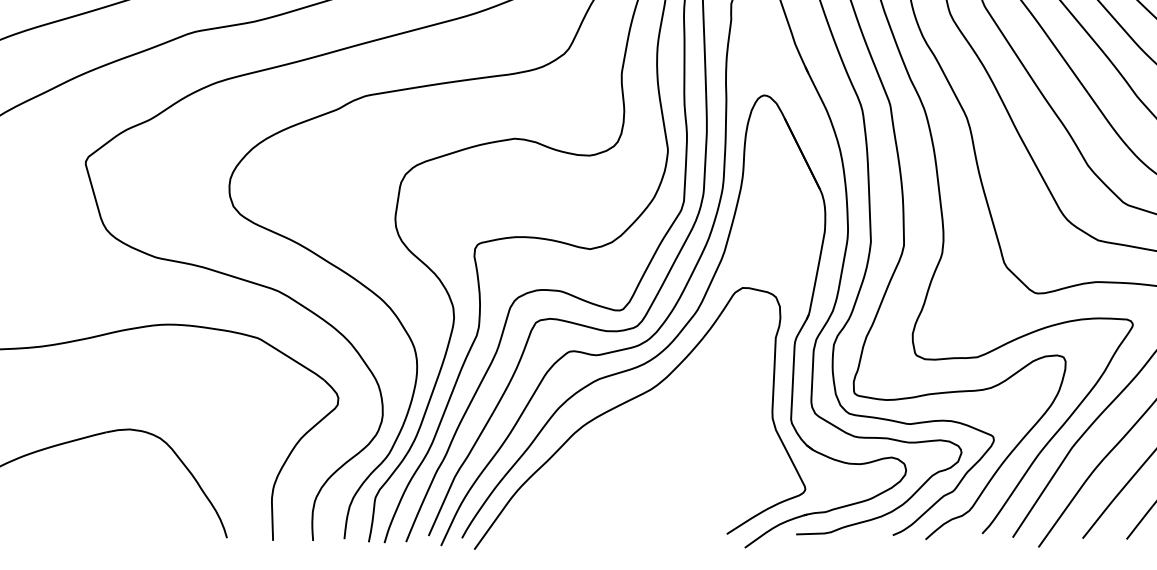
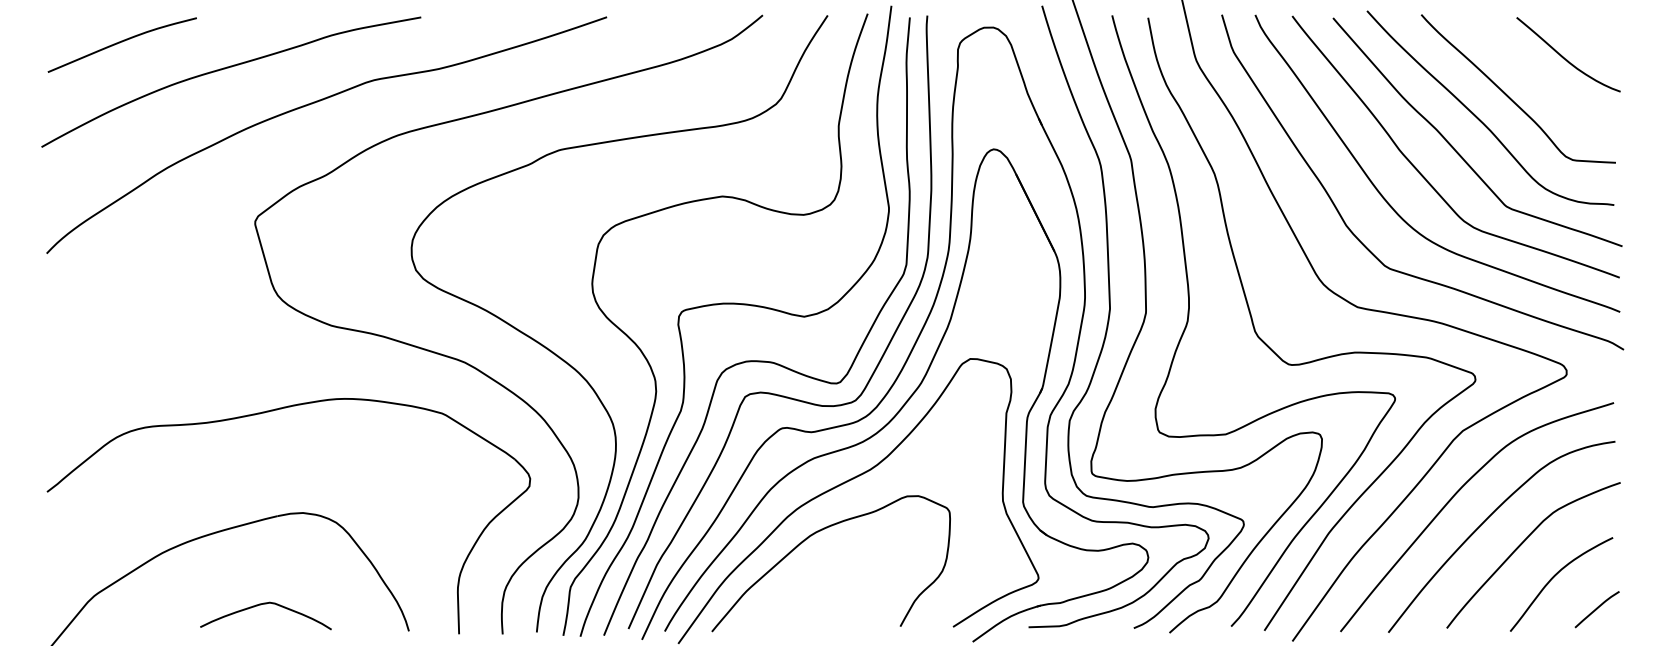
curve: (598, 450) -> (813, 535), added
curve: (95, 513) -> (265, 604), added

